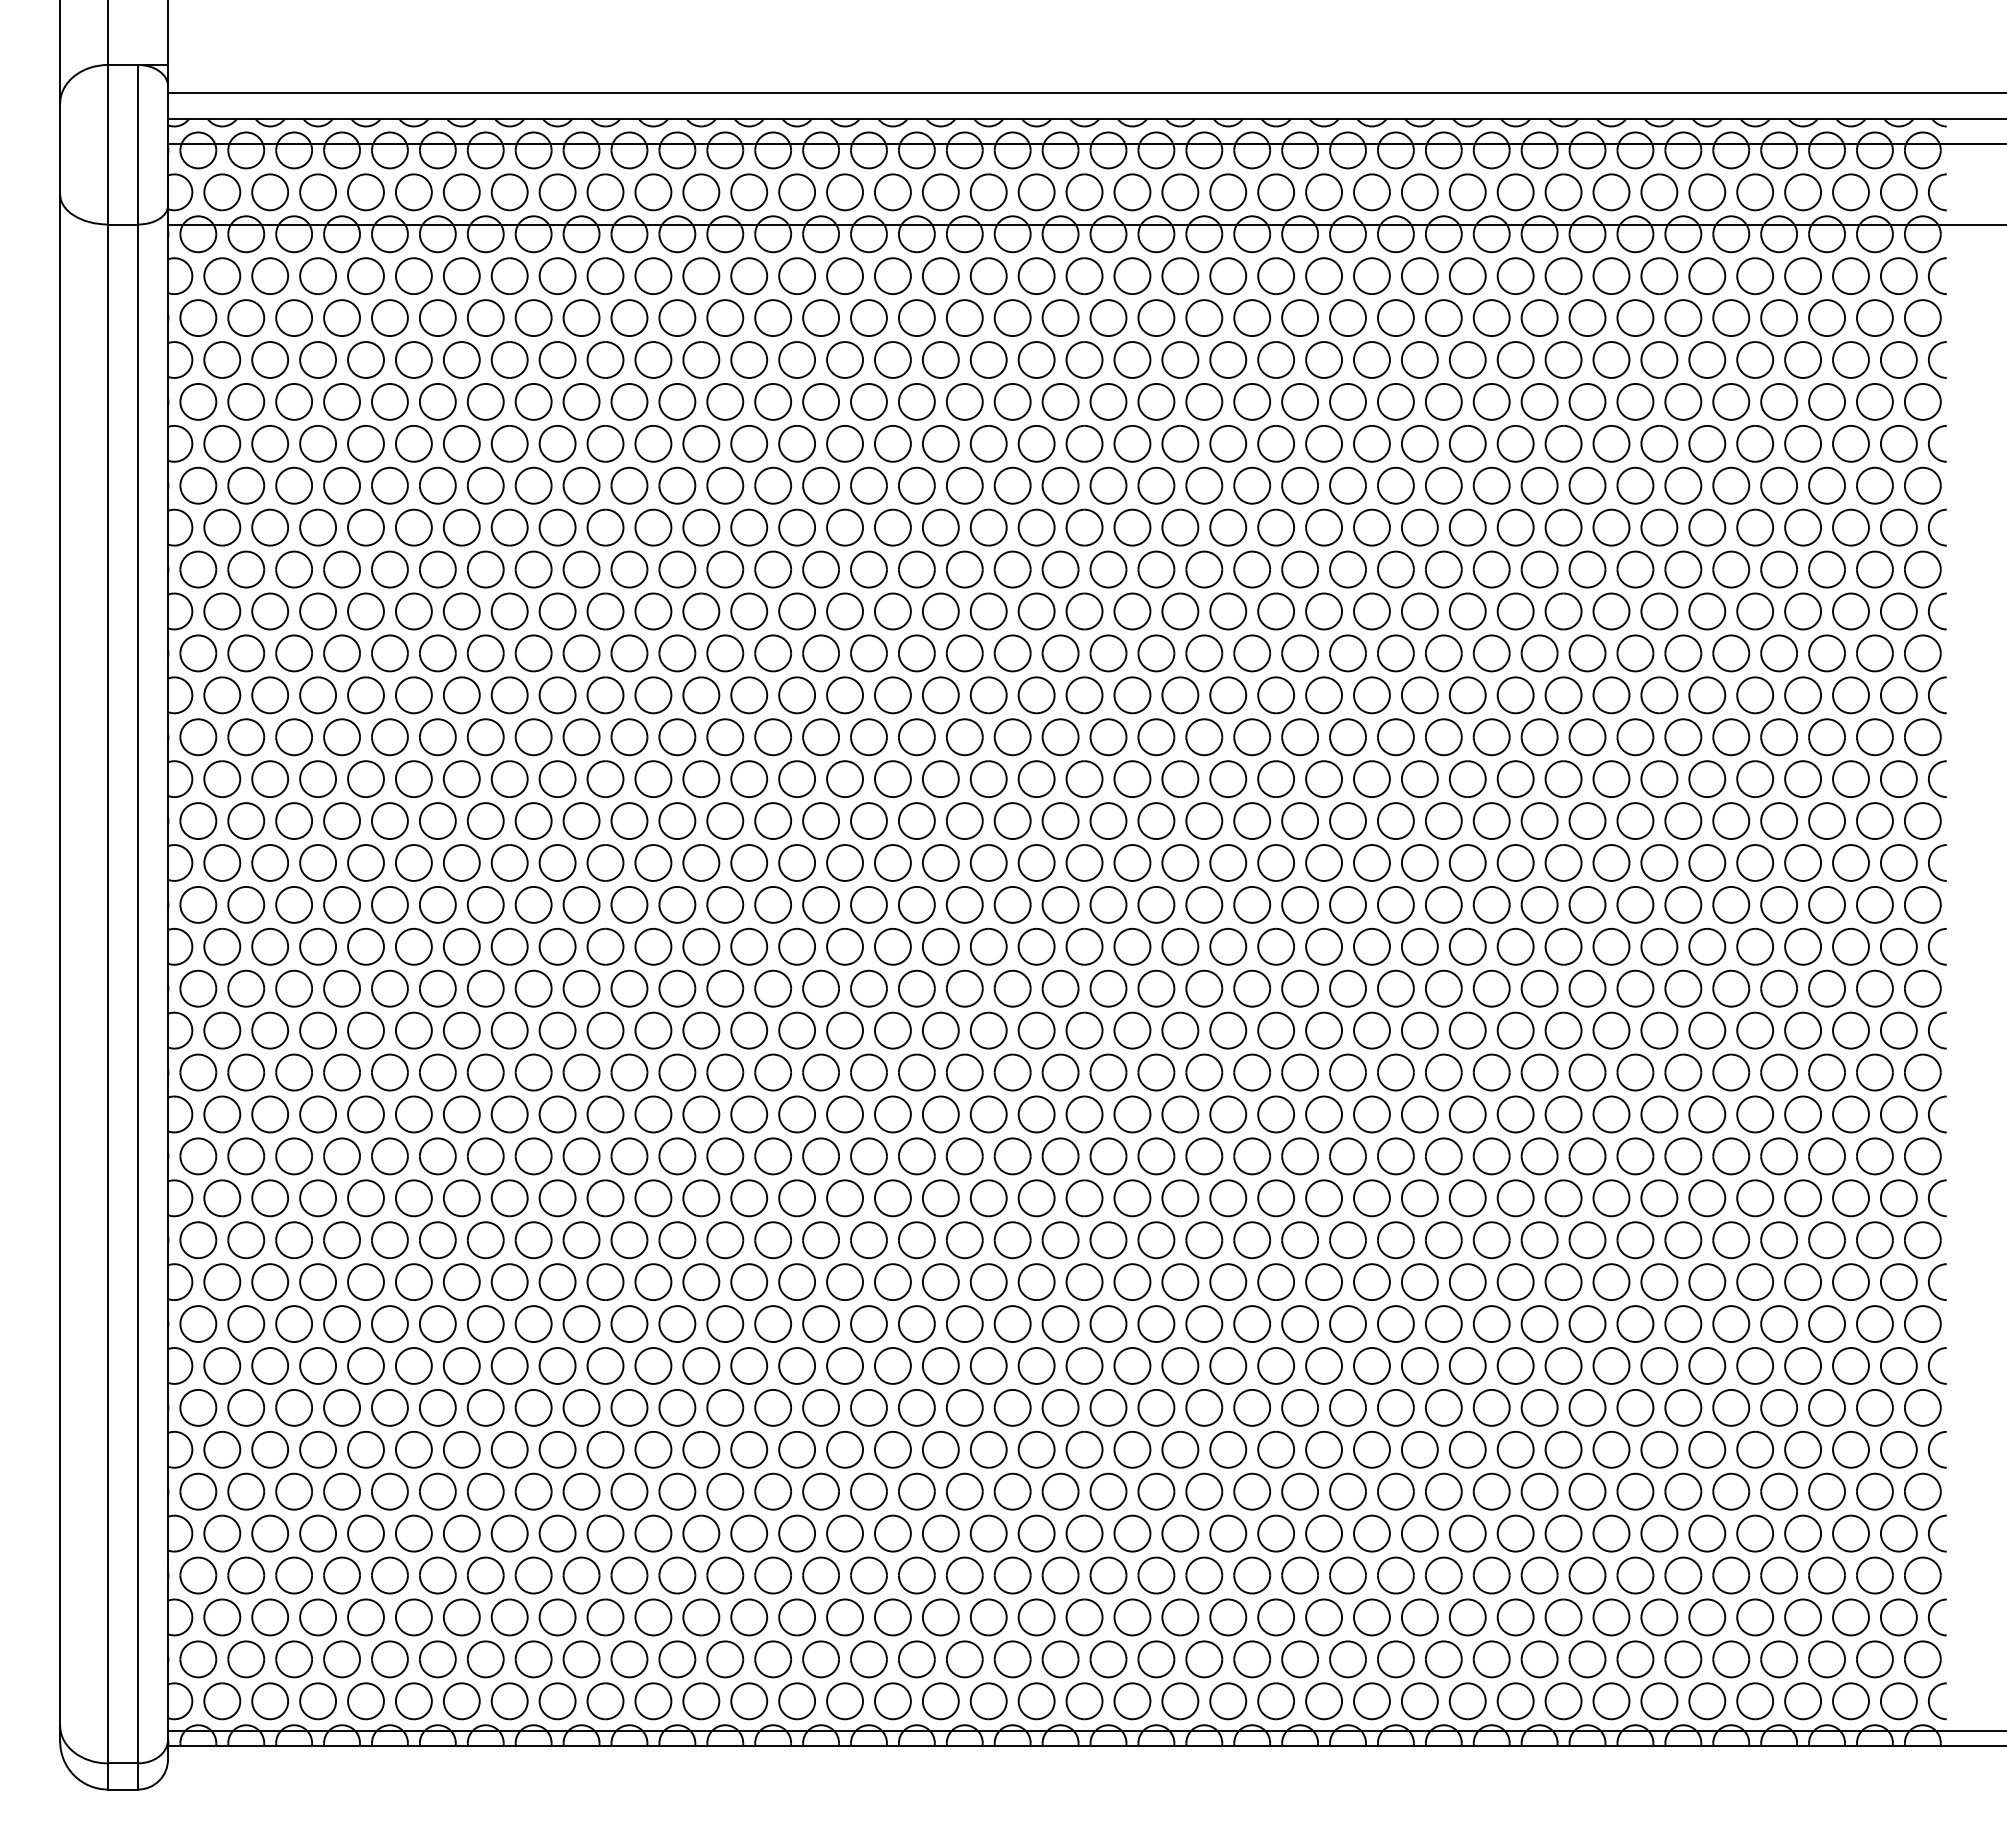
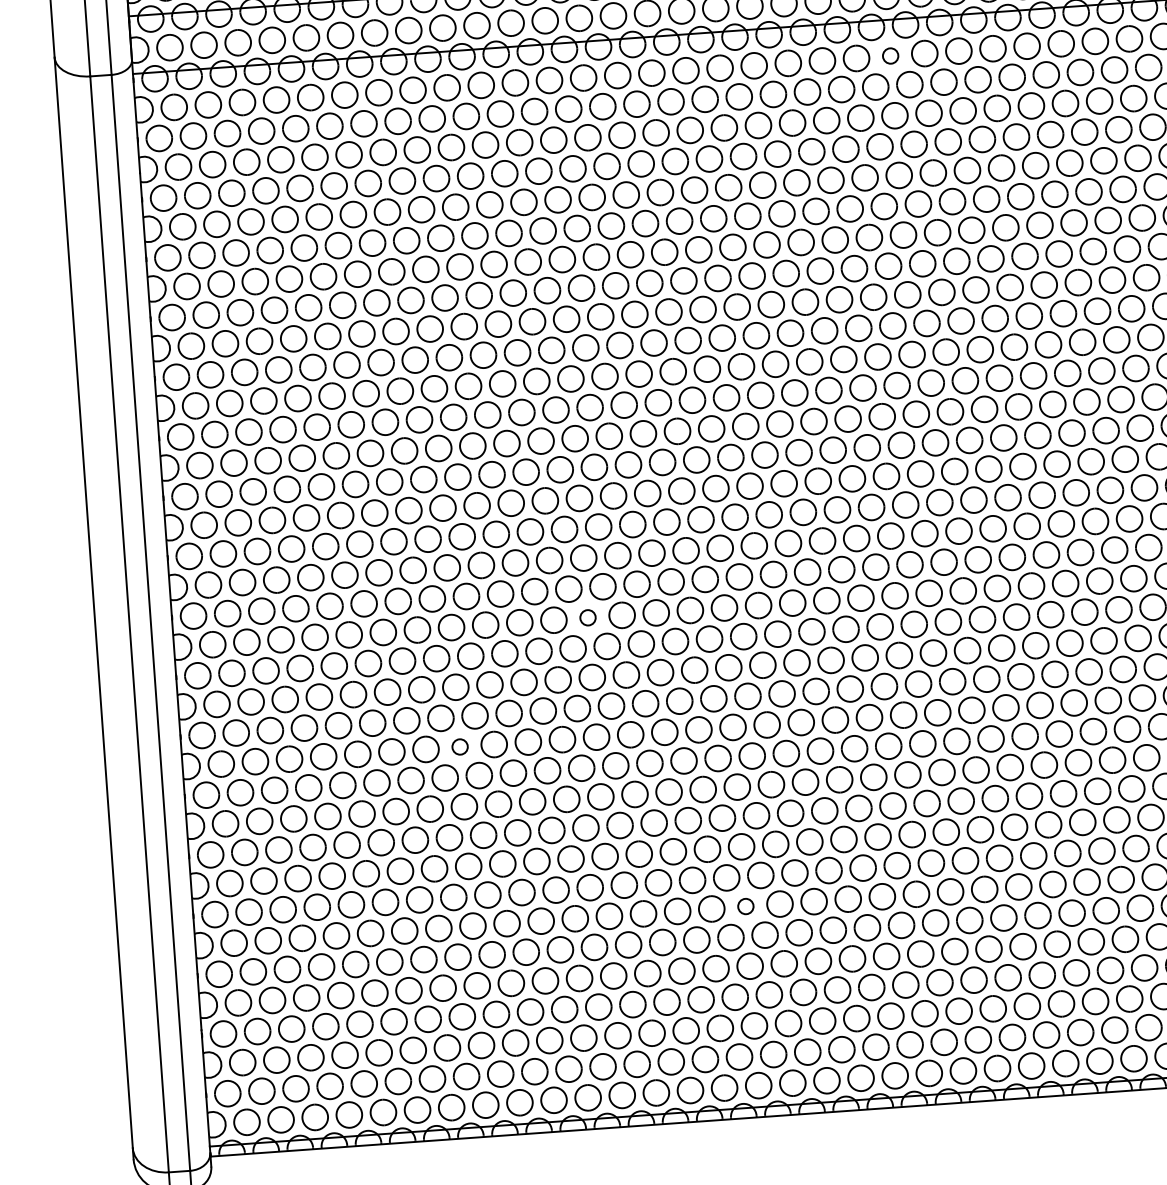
circle: (1228, 276) -> (890, 56), size x0.6
circle: (749, 1030) -> (588, 617), size x0.6
circle: (557, 1198) -> (460, 747), size x0.6
circle: (940, 1449) -> (745, 906), size x0.6

